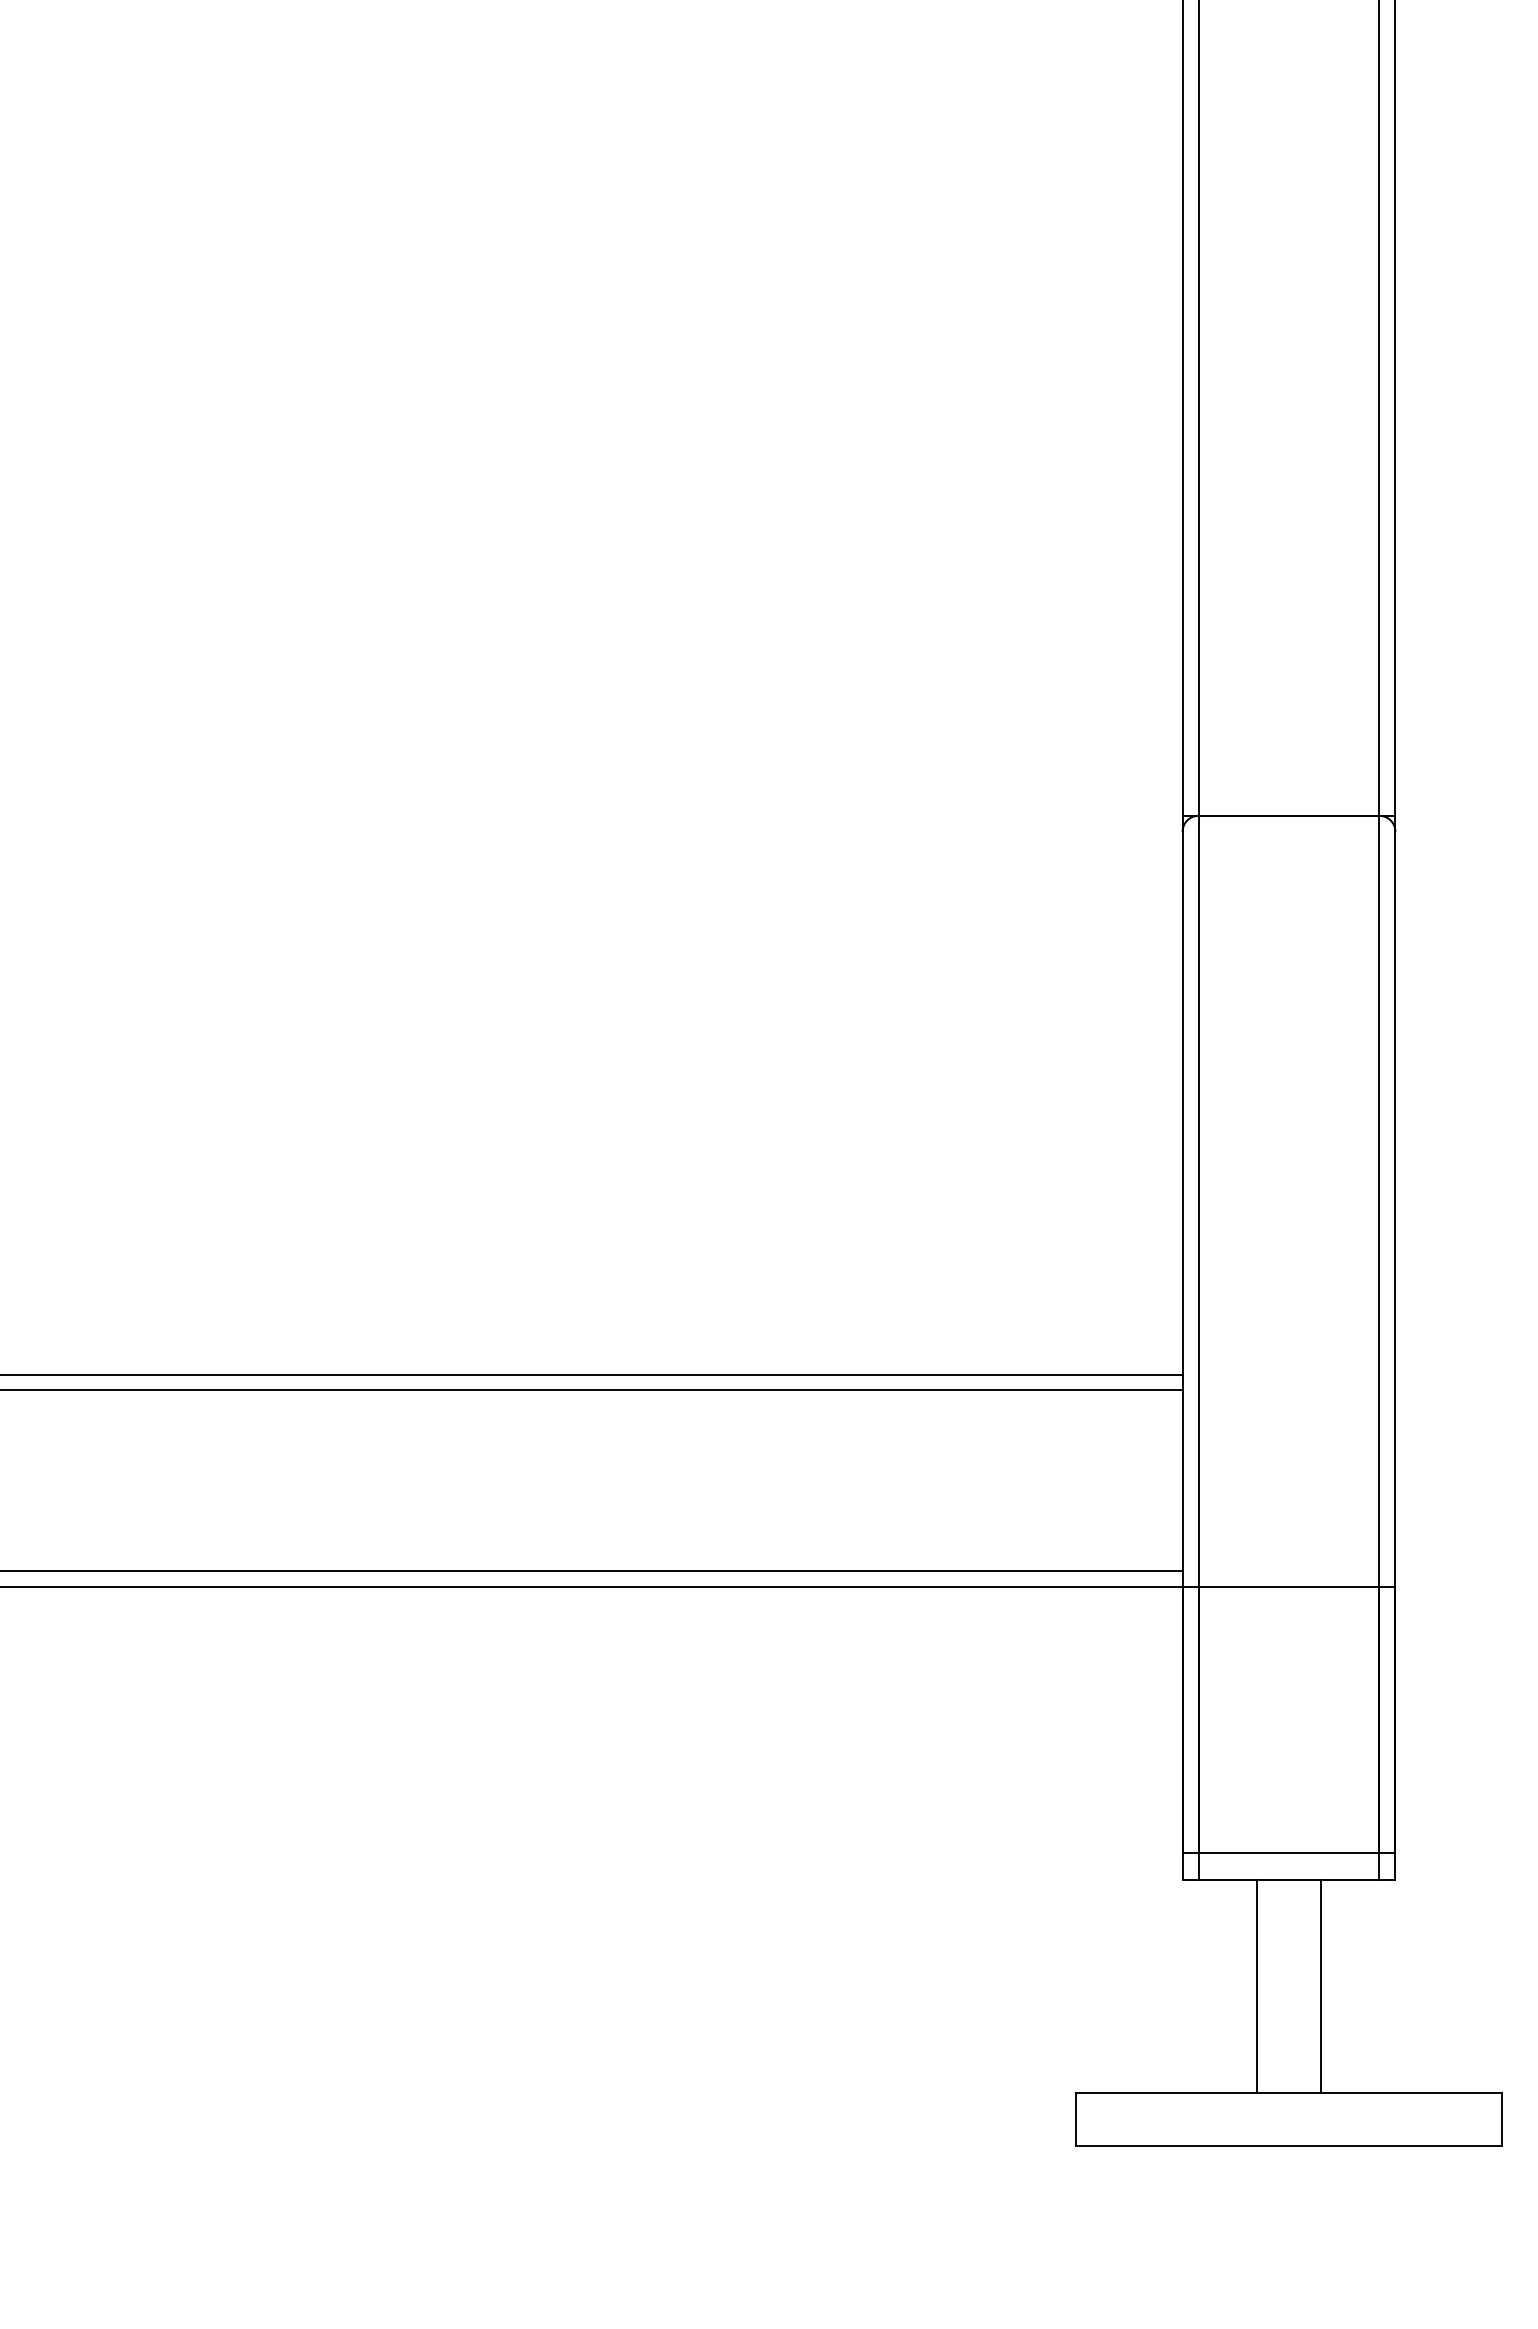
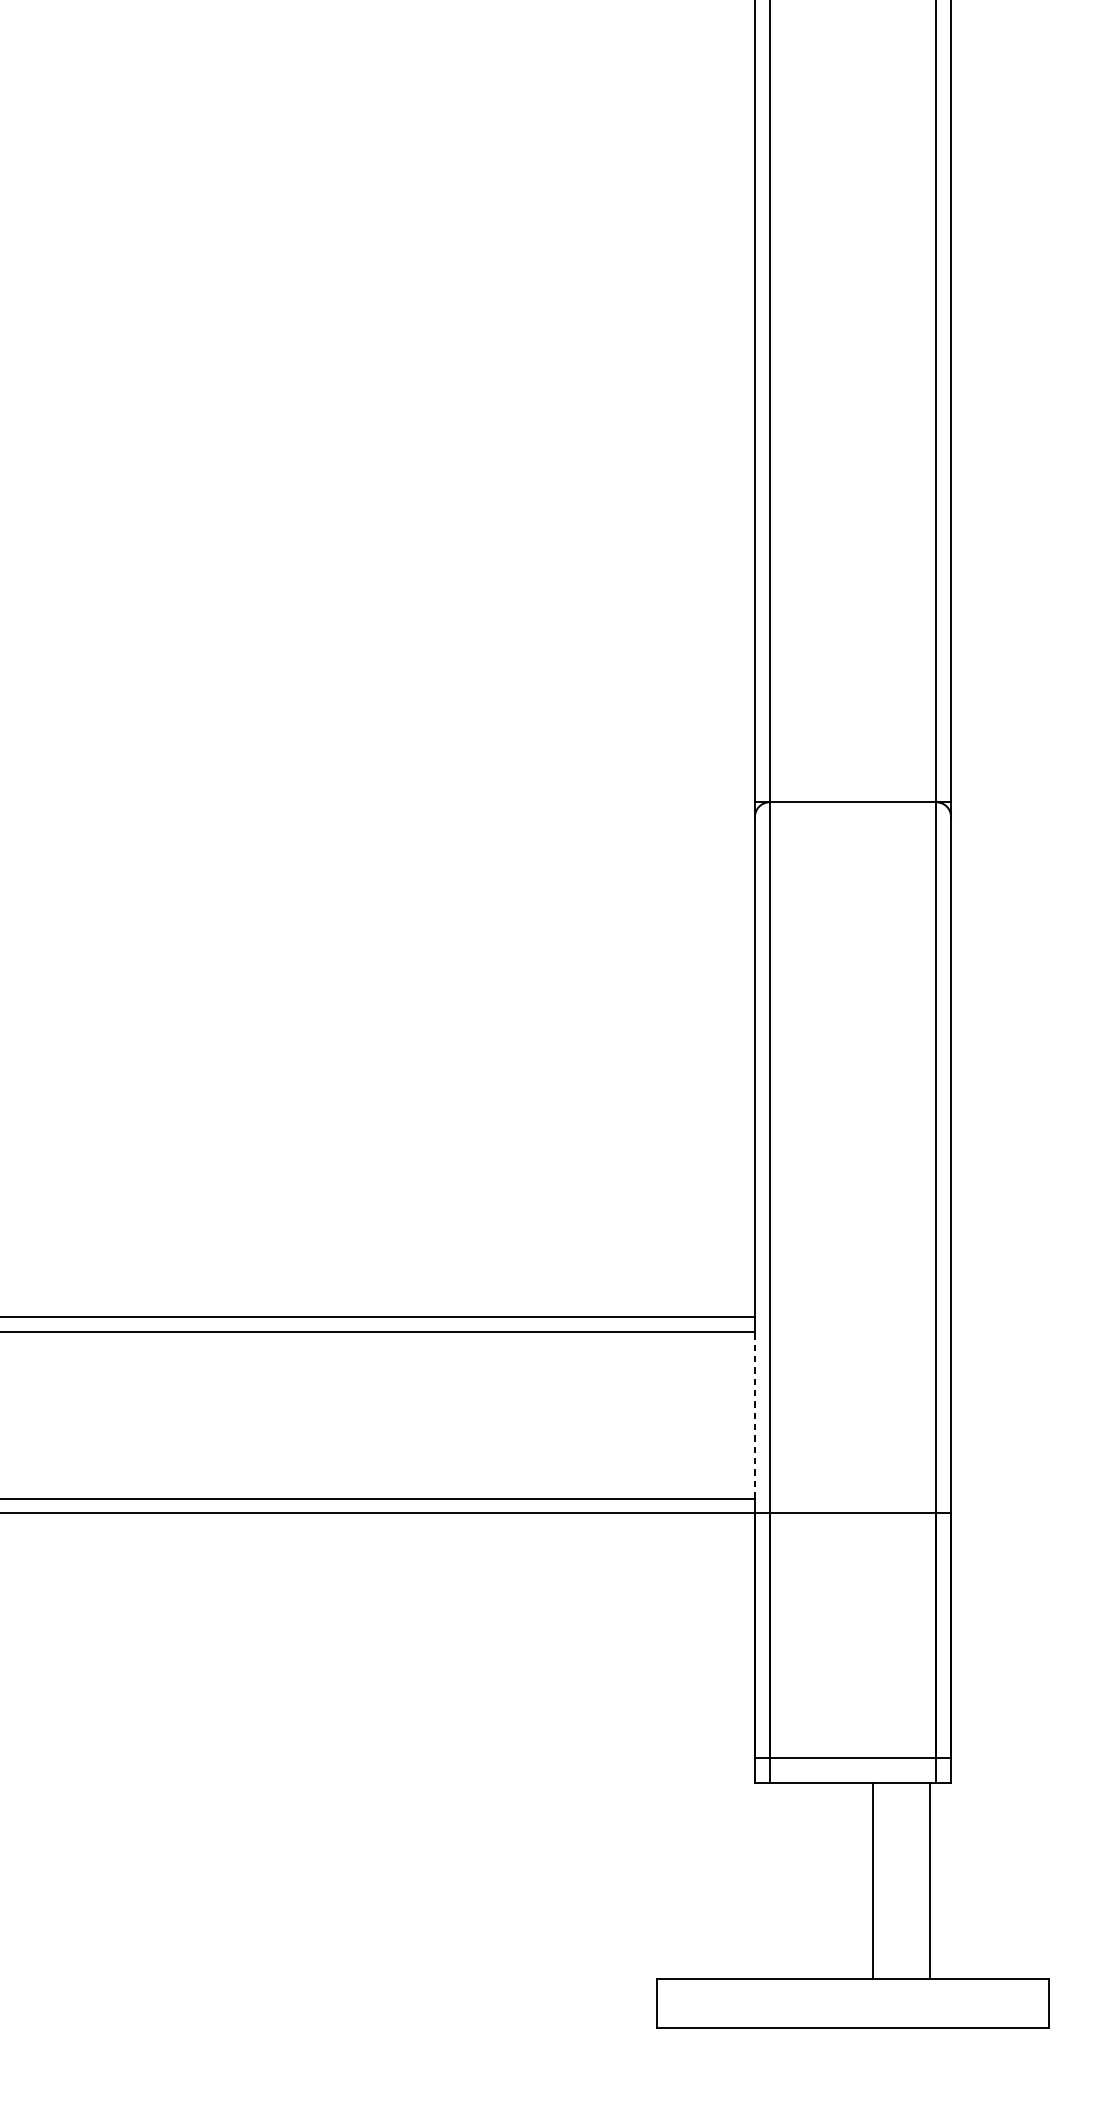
line: (1182, 1480) -> (754, 1414), solid -> dashed
line: (1257, 1986) -> (873, 1881), moved
line: (1320, 1986) -> (929, 1881), moved

